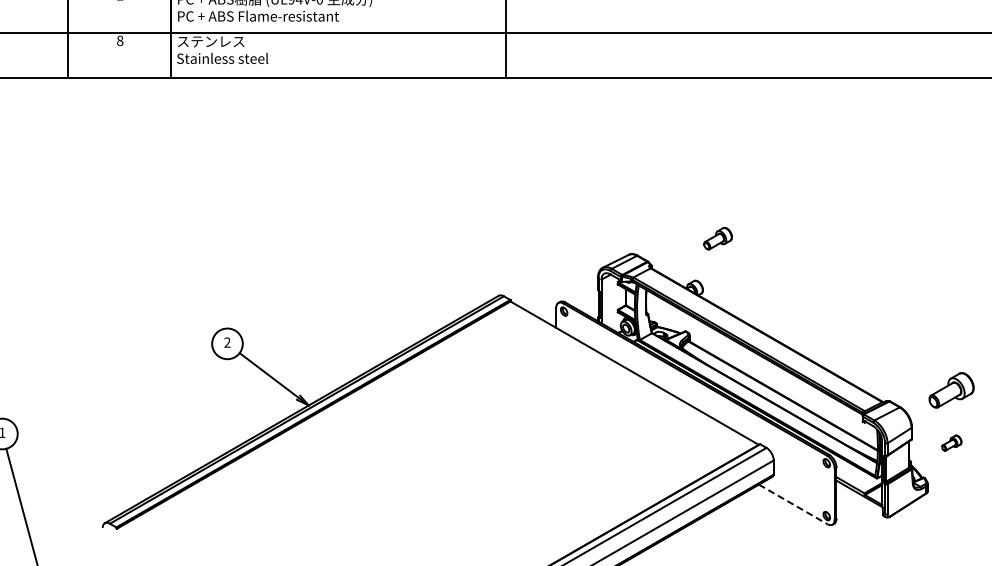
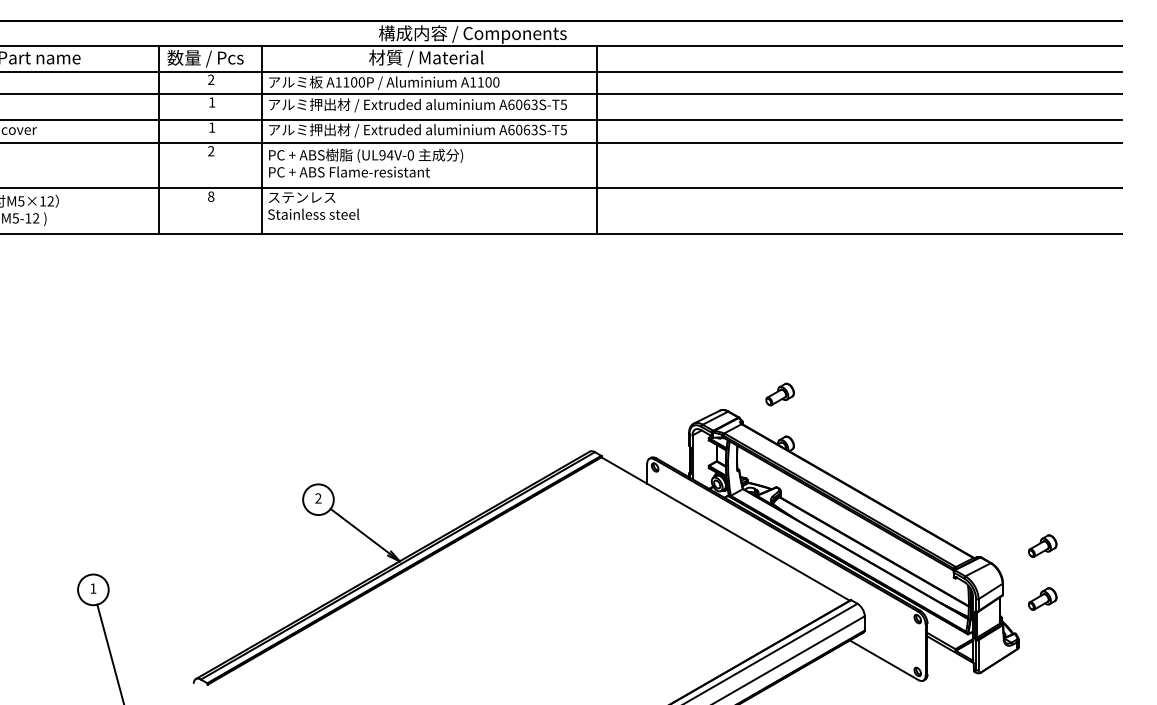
part: (717, 238) -> (779, 394), moved
part: (951, 389) -> (1042, 545), size x0.62
part: (951, 442) -> (1042, 598), size x1.43
line: (793, 504) -> (884, 660), dashed -> solid

